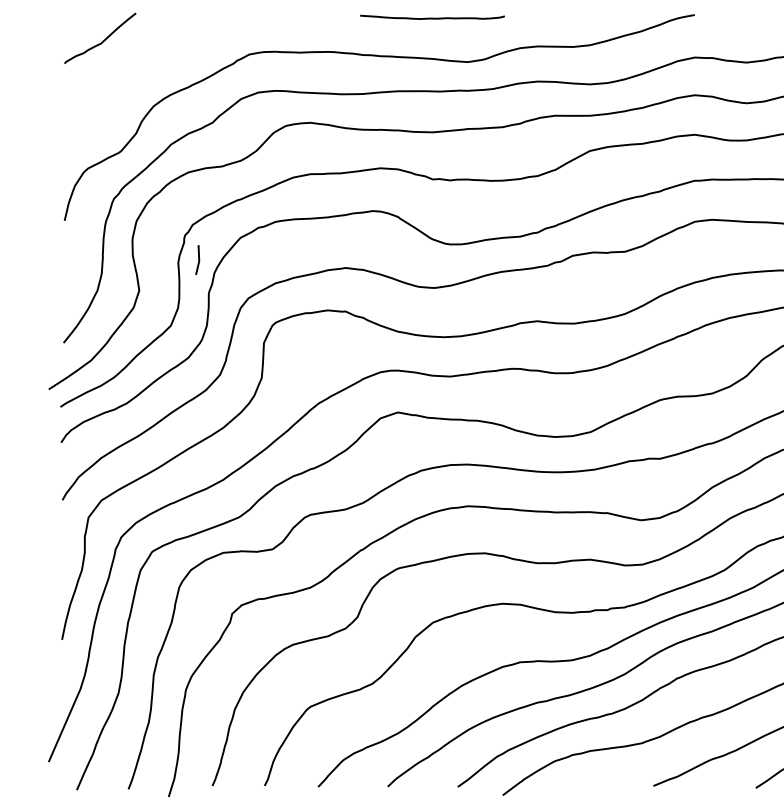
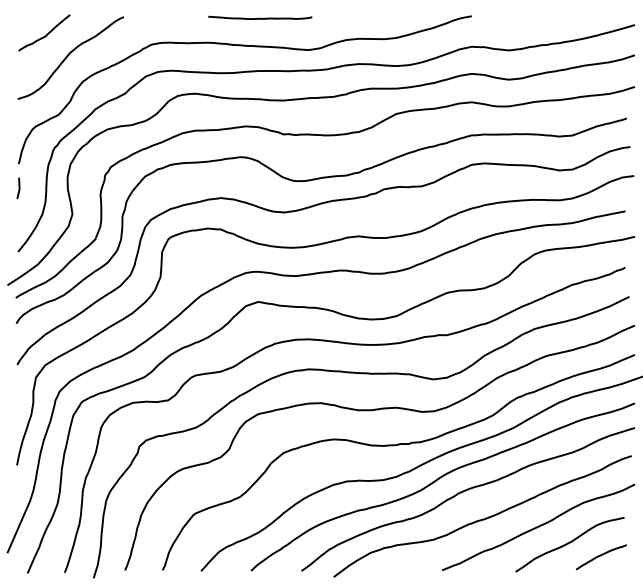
curve: (432, 16) -> (260, 17), moved
curve: (135, 69) -> (69, 55), added
line: (197, 260) -> (18, 188), moved

